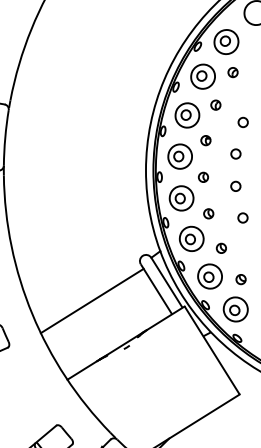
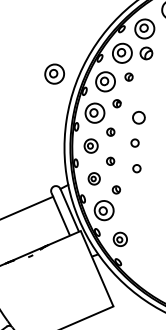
part: (232, 72) -> (145, 53), size x1.6
part: (122, 115) -> (54, 74), added
circle: (242, 122) -> (147, 93), removed
circle: (235, 153) -> (138, 117), size x1.6
part: (181, 198) -> (91, 146), size x0.7
part: (191, 238) -> (94, 178), size x0.6
part: (240, 279) -> (127, 216), removed
part: (235, 309) -> (120, 239), size x0.7

